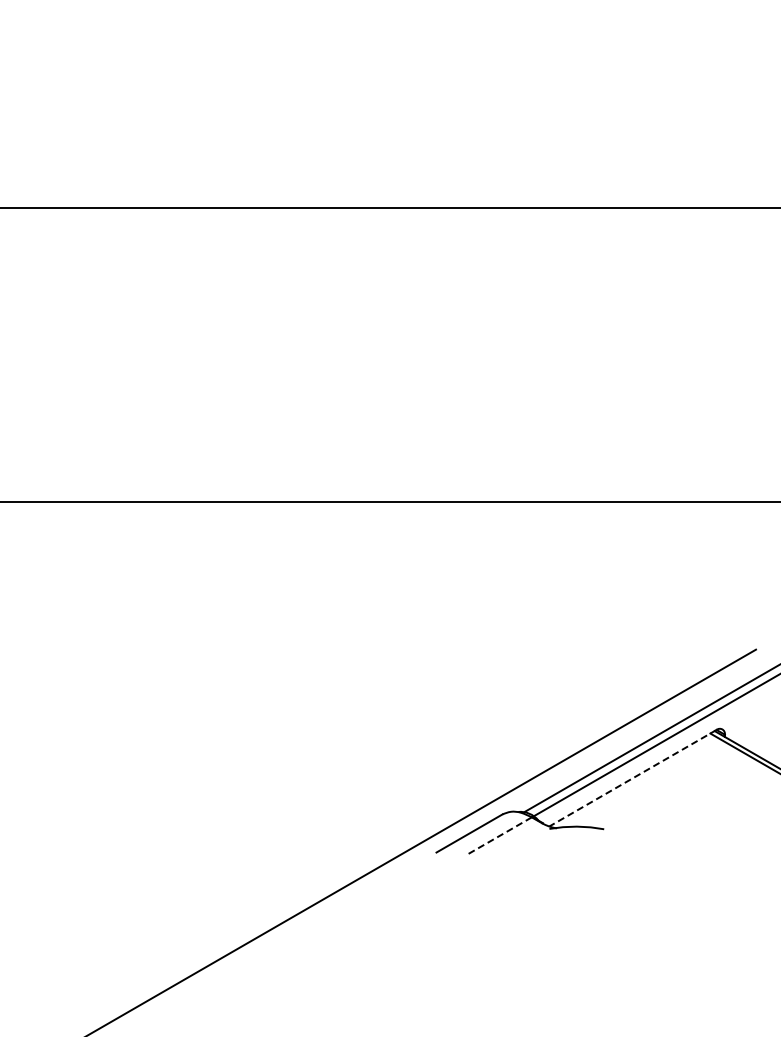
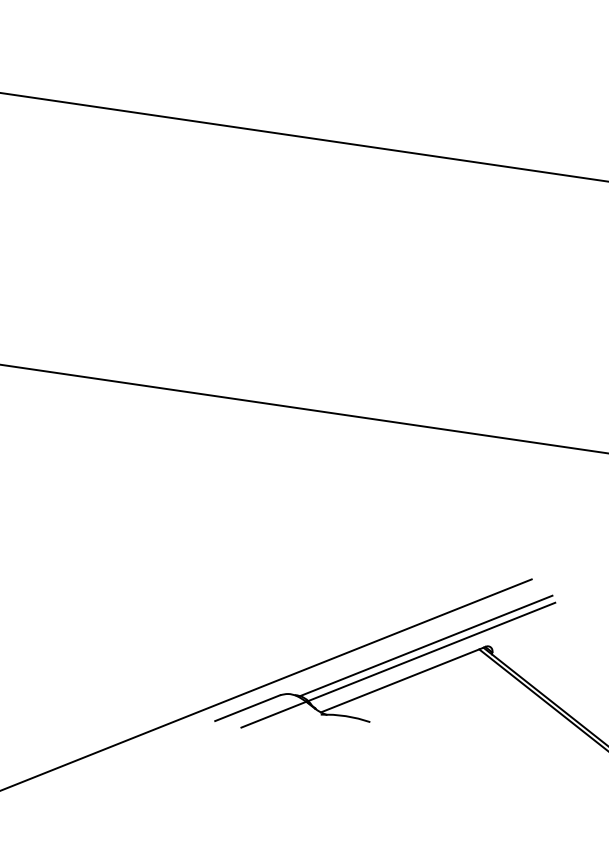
line: (632, 778) -> (402, 679), dashed -> solid
line: (498, 836) -> (273, 714), dashed -> solid

